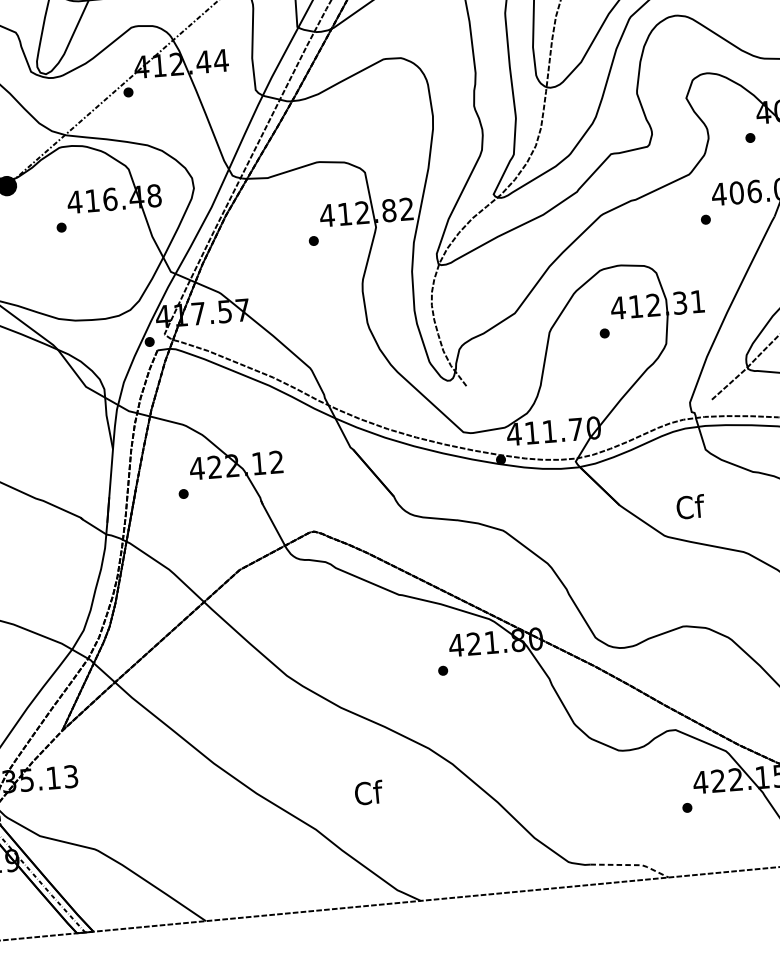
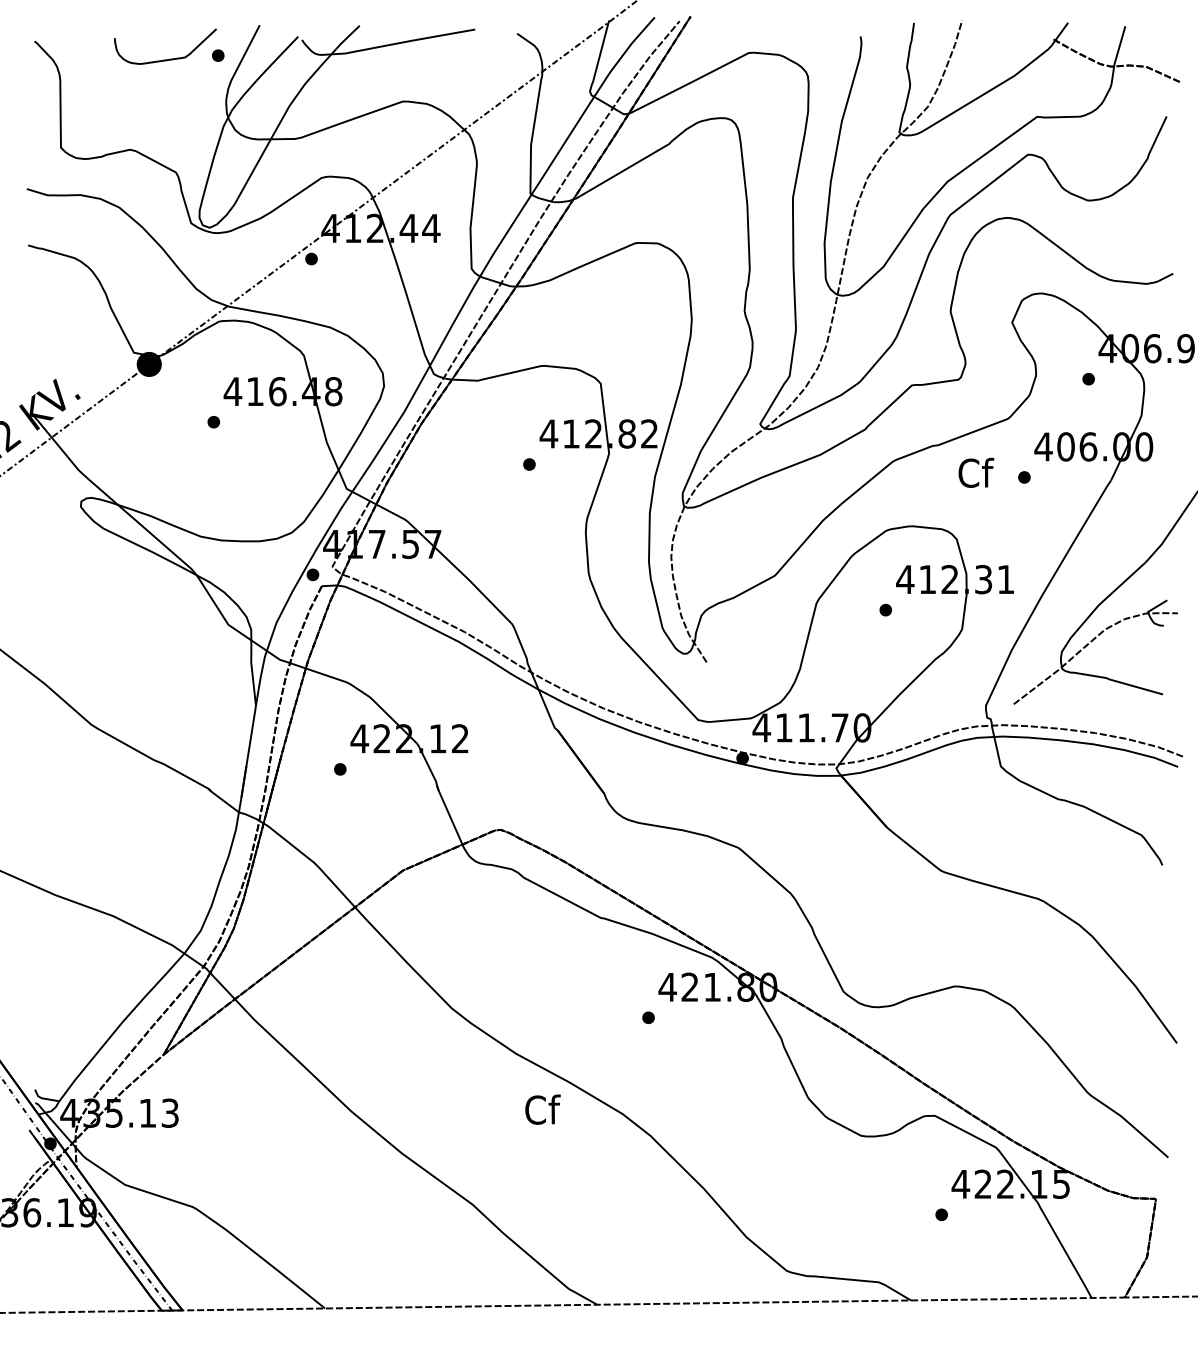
text: (690, 506) -> (976, 472), moved
text: (368, 792) -> (542, 1109), moved
line: (632, 865) -> (866, 1281), dashed -> solid

